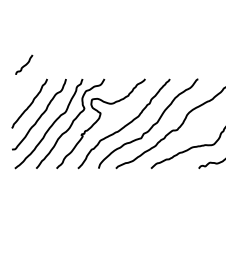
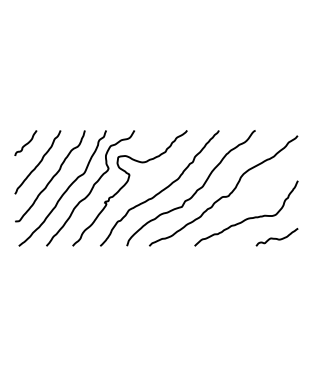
curve: (23, 65) -> (25, 143), moved

